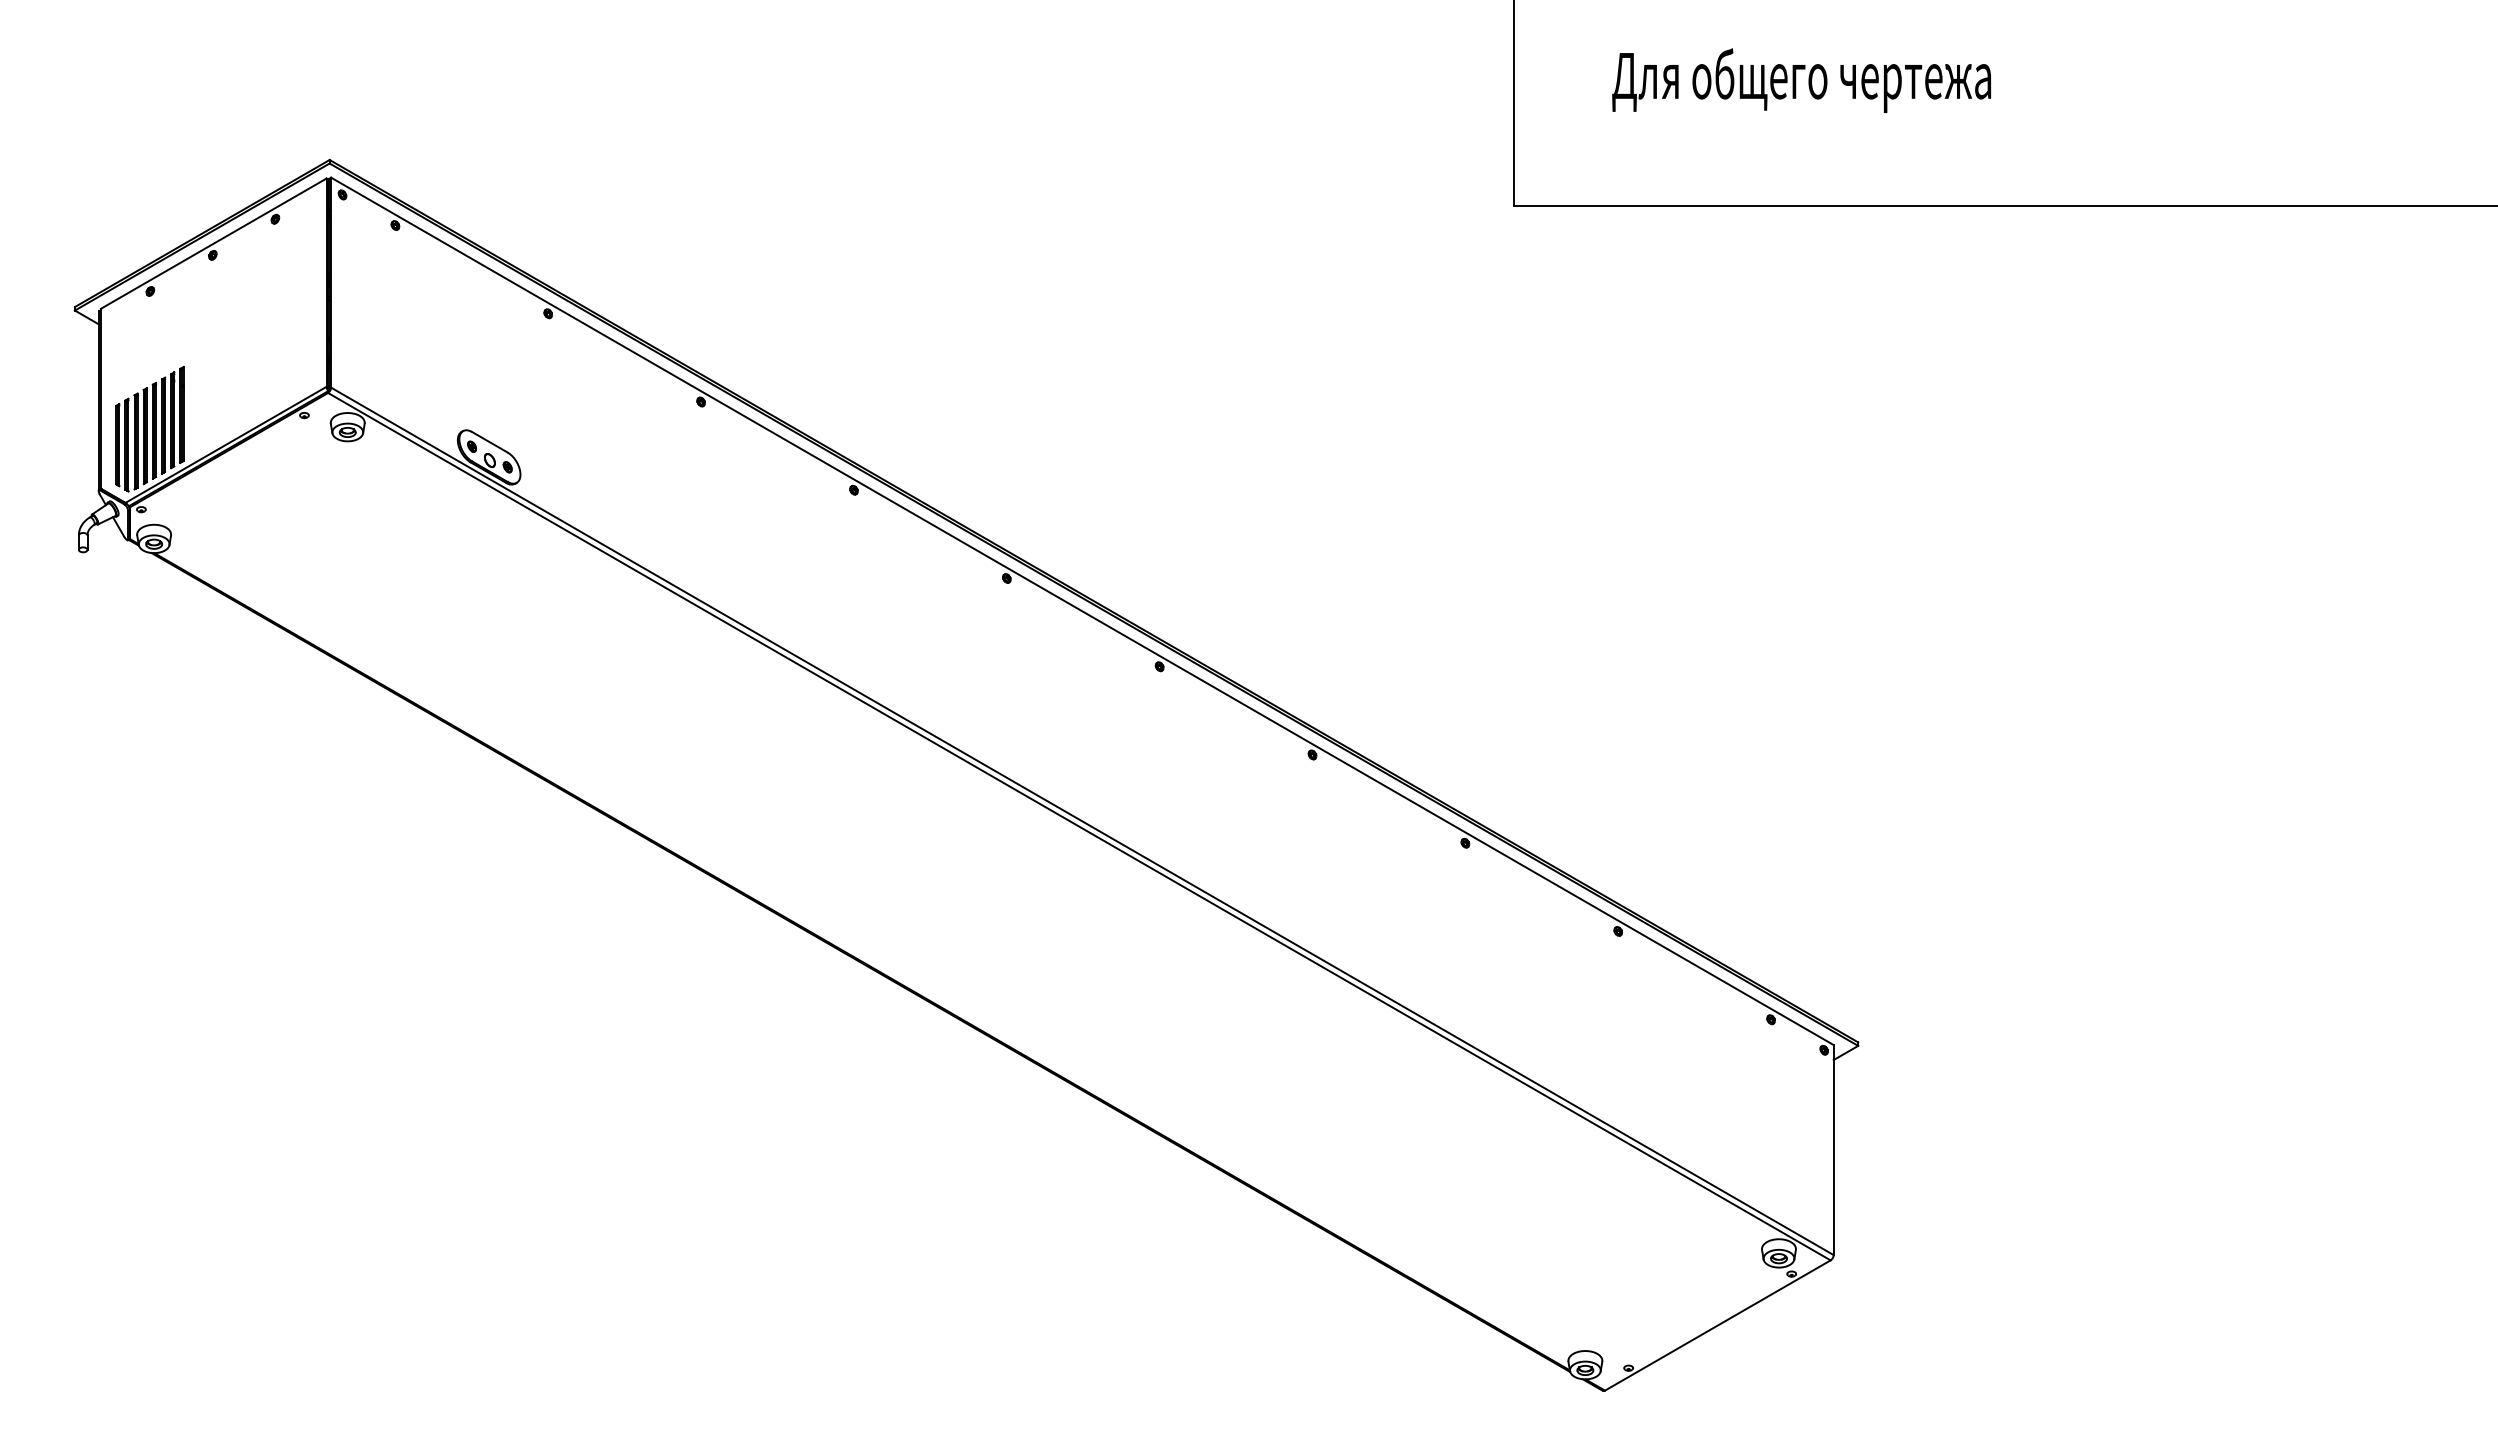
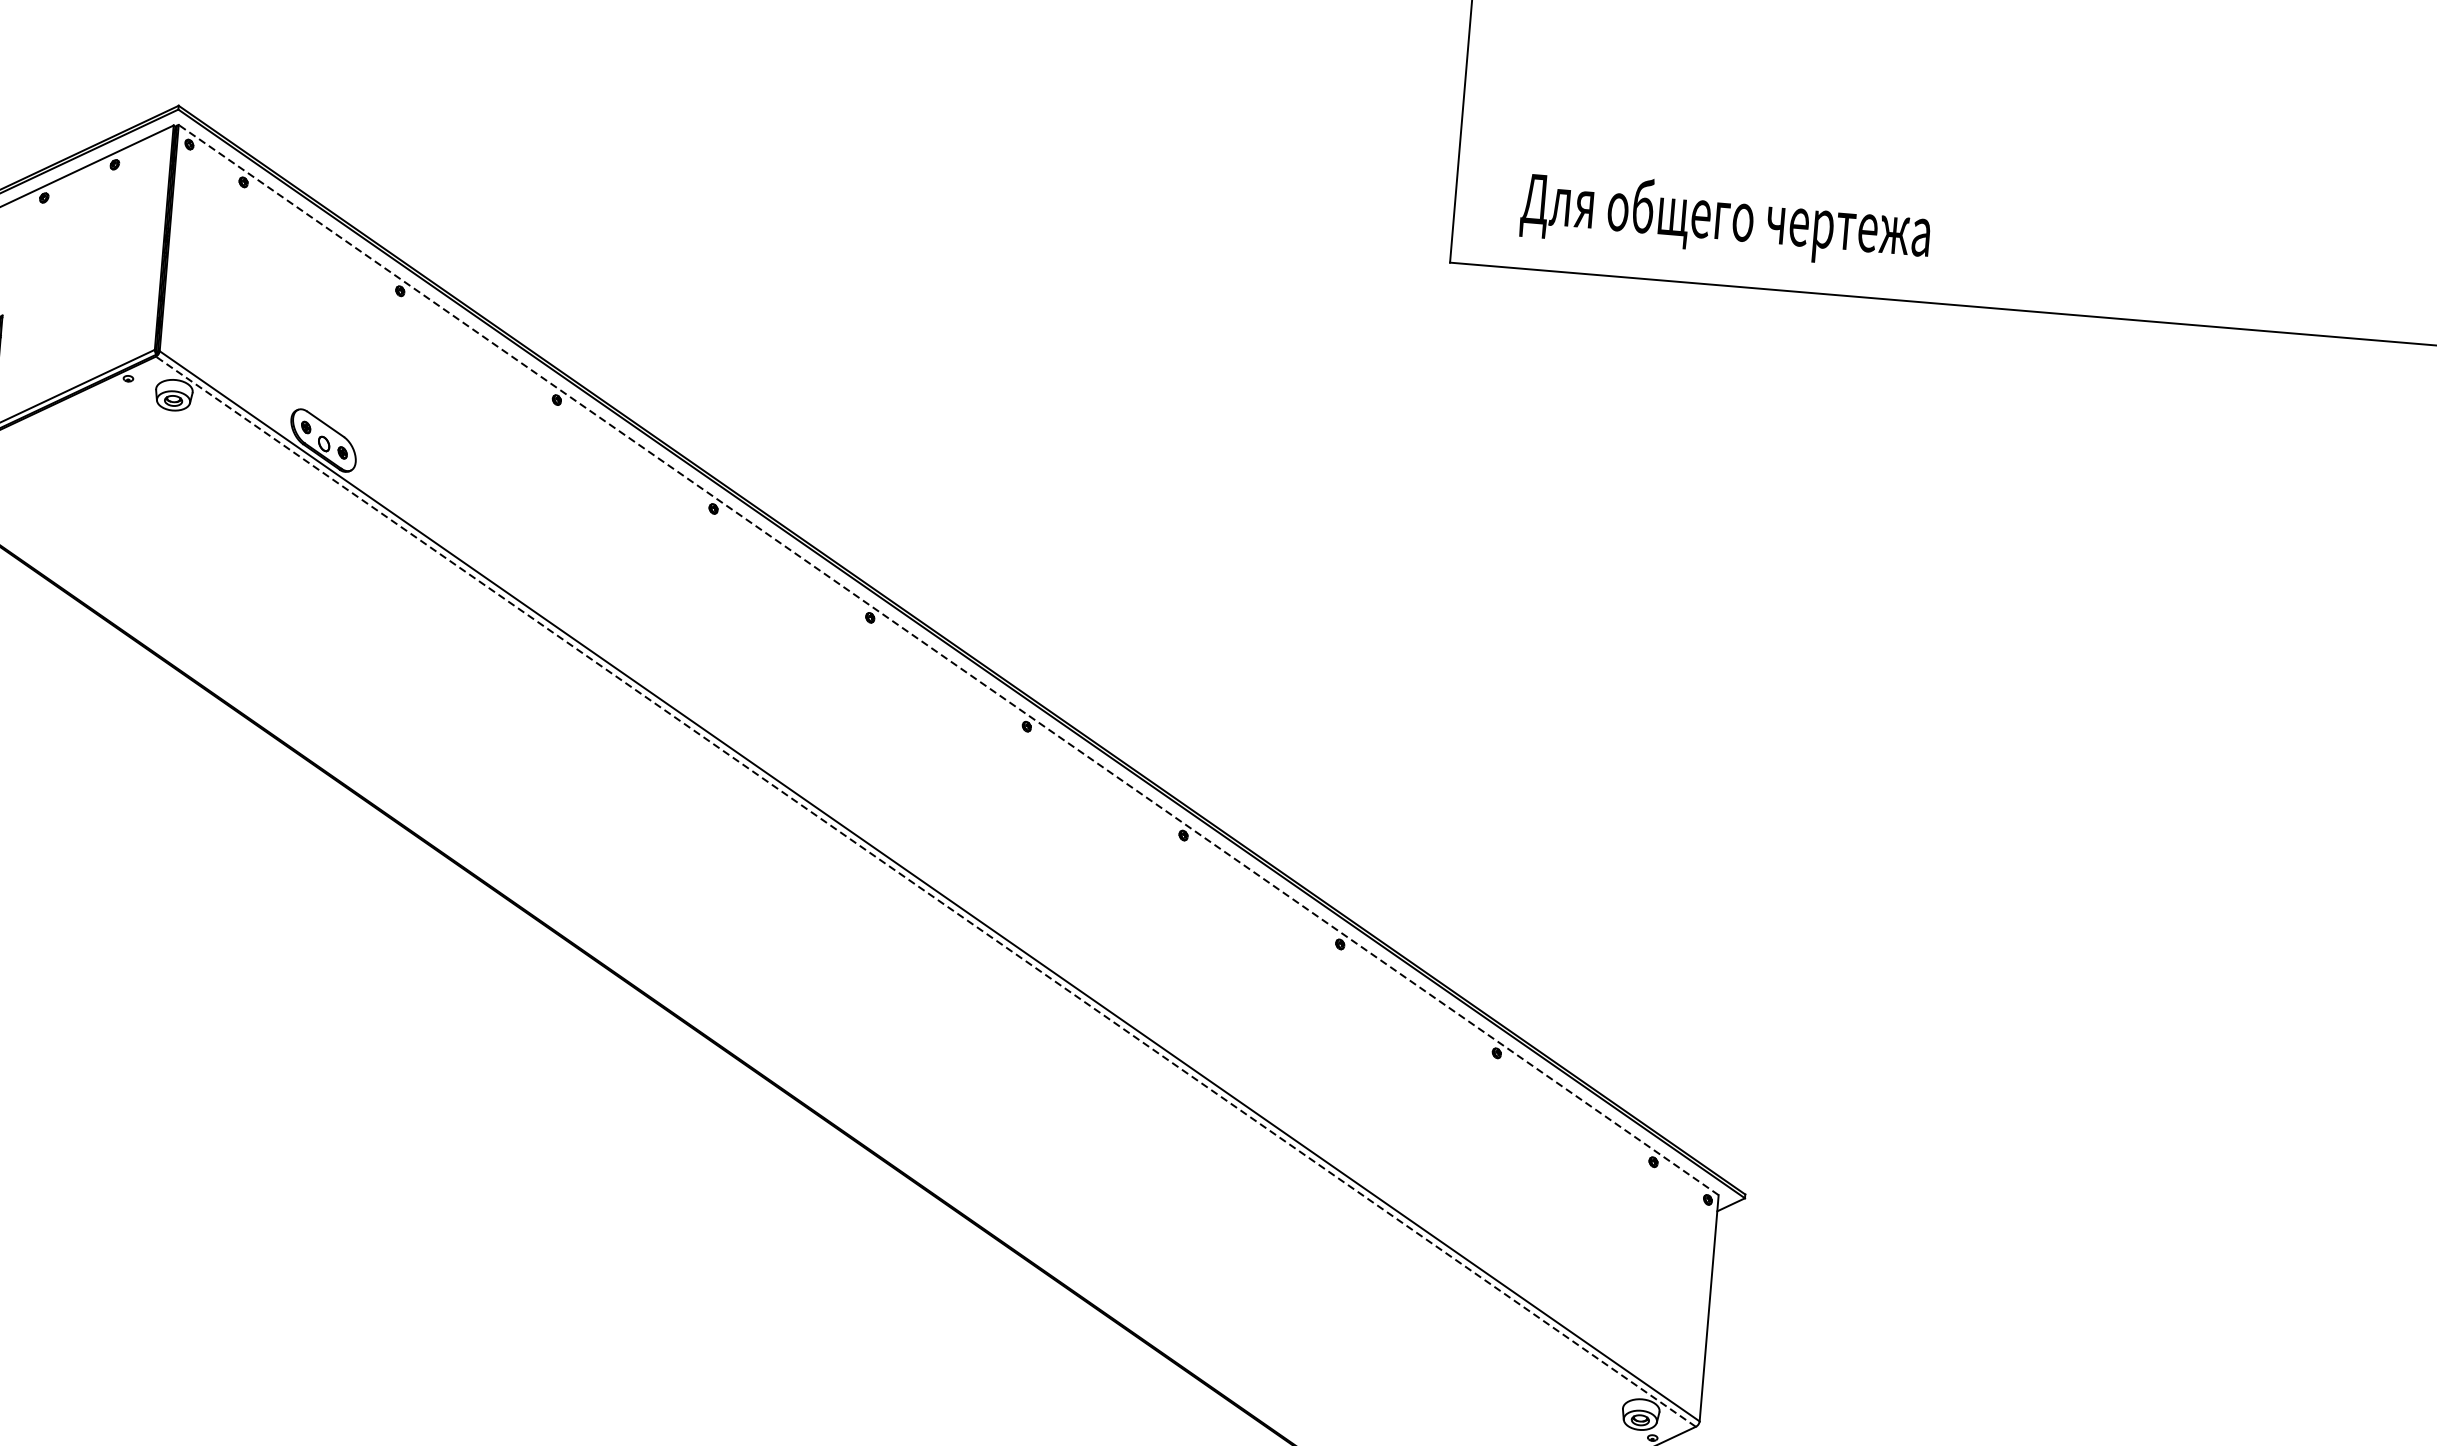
text: (1801, 80) -> (1725, 219), moved
line: (1082, 611) -> (948, 660), solid -> dashed
line: (1078, 826) -> (924, 891), solid -> dashed

